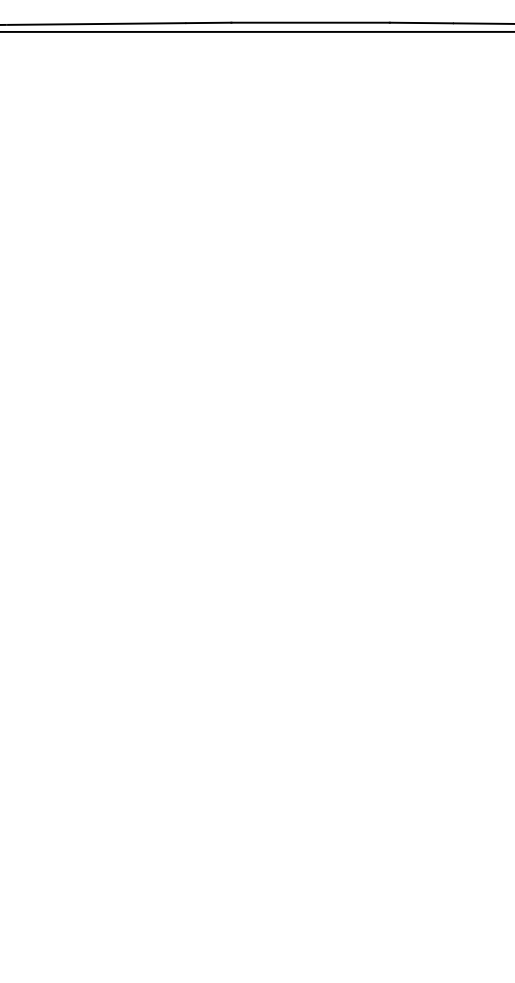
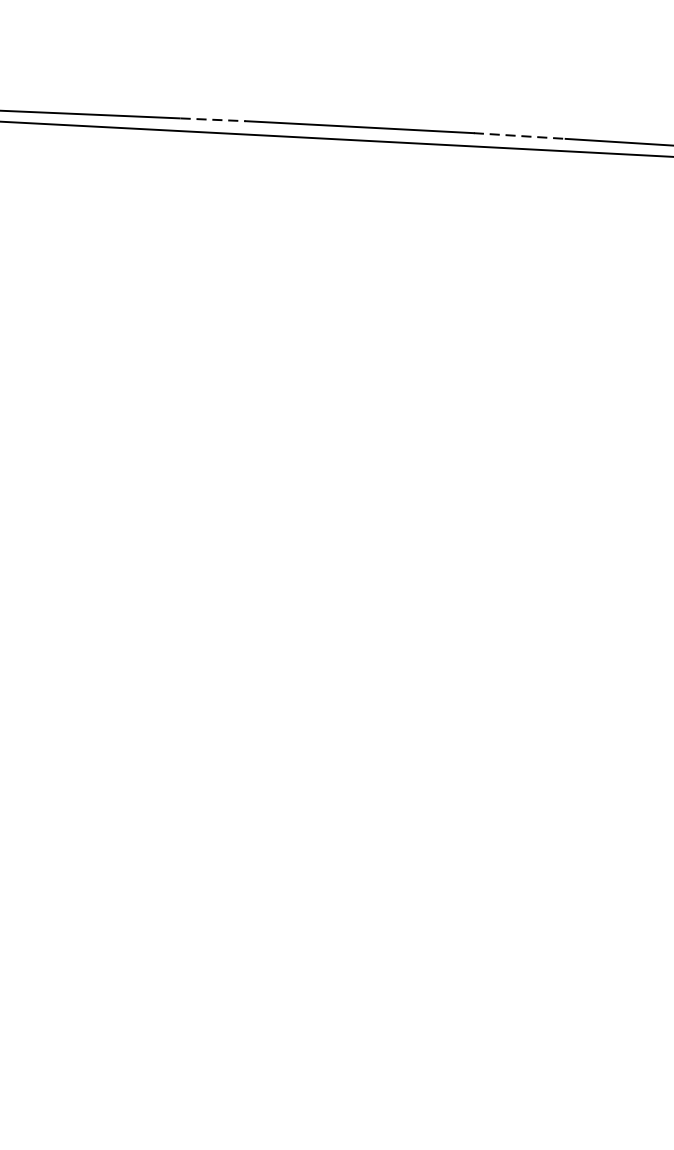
line: (208, 22) -> (212, 119), solid -> dashed
line: (421, 23) -> (519, 136), solid -> dashed

